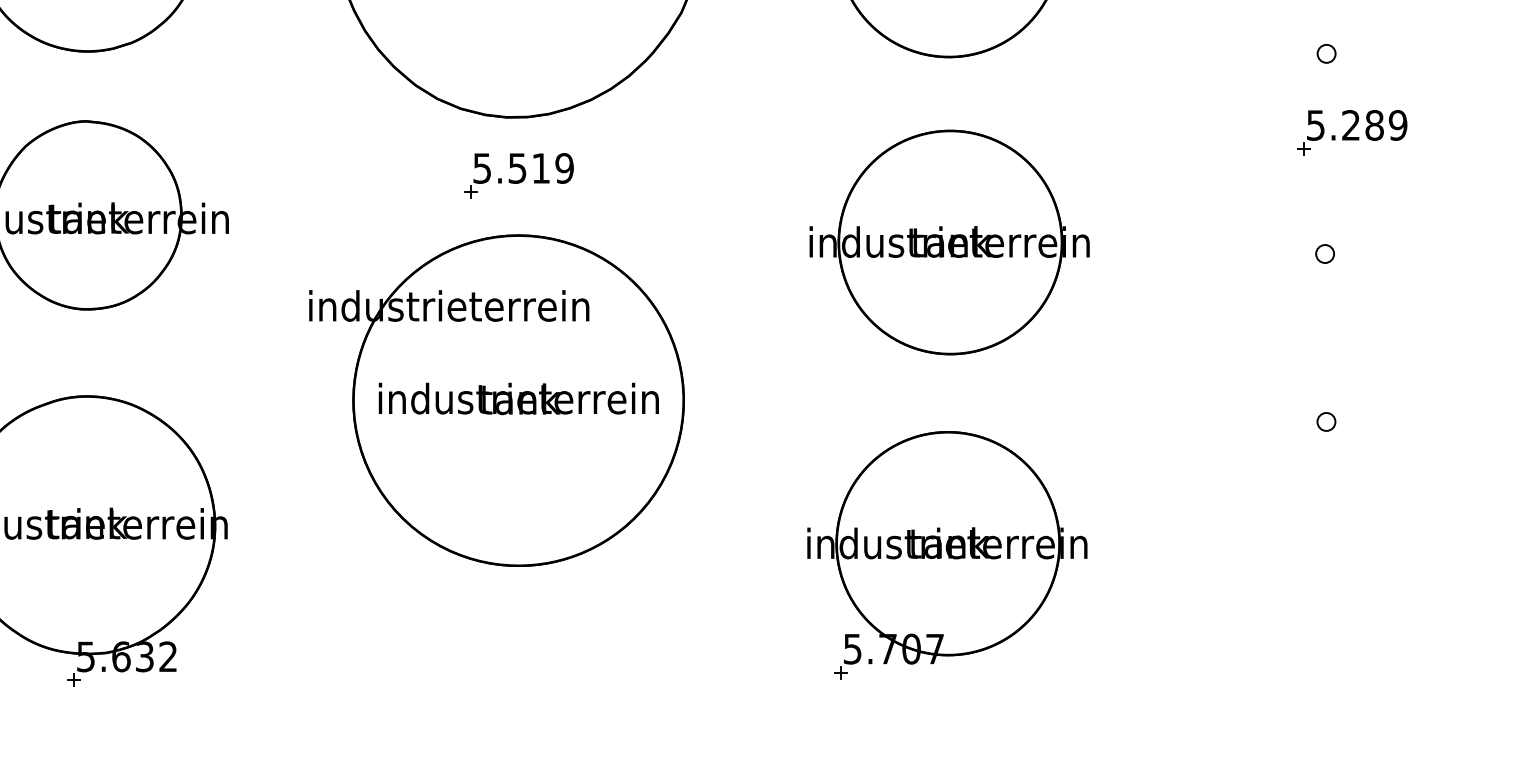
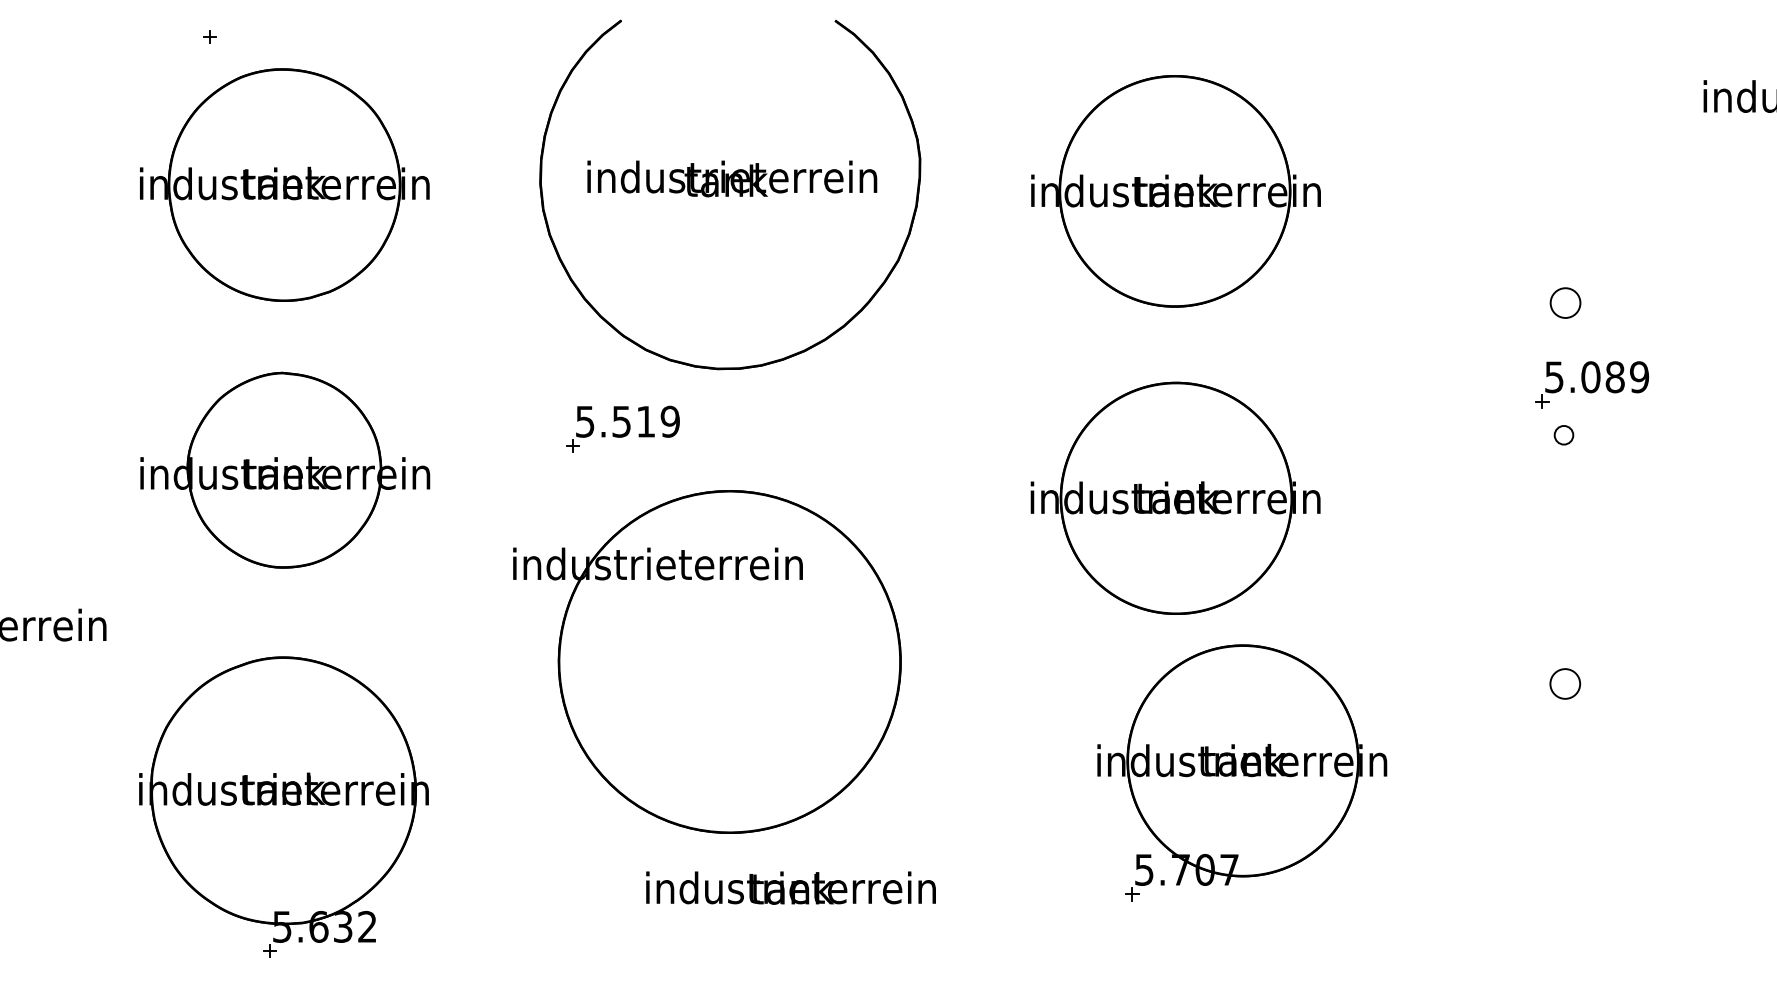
part: (1326, 54) -> (1565, 303), size x1.6
text: (1350, 125) -> (1590, 377), 5.289 -> 5.089
part: (518, 174) -> (622, 428), moved
part: (1324, 254) -> (1563, 435), moved
text: (518, 398) -> (790, 887), moved
part: (1326, 421) -> (1565, 683), size x1.6
part: (947, 554) -> (1242, 772), moved

